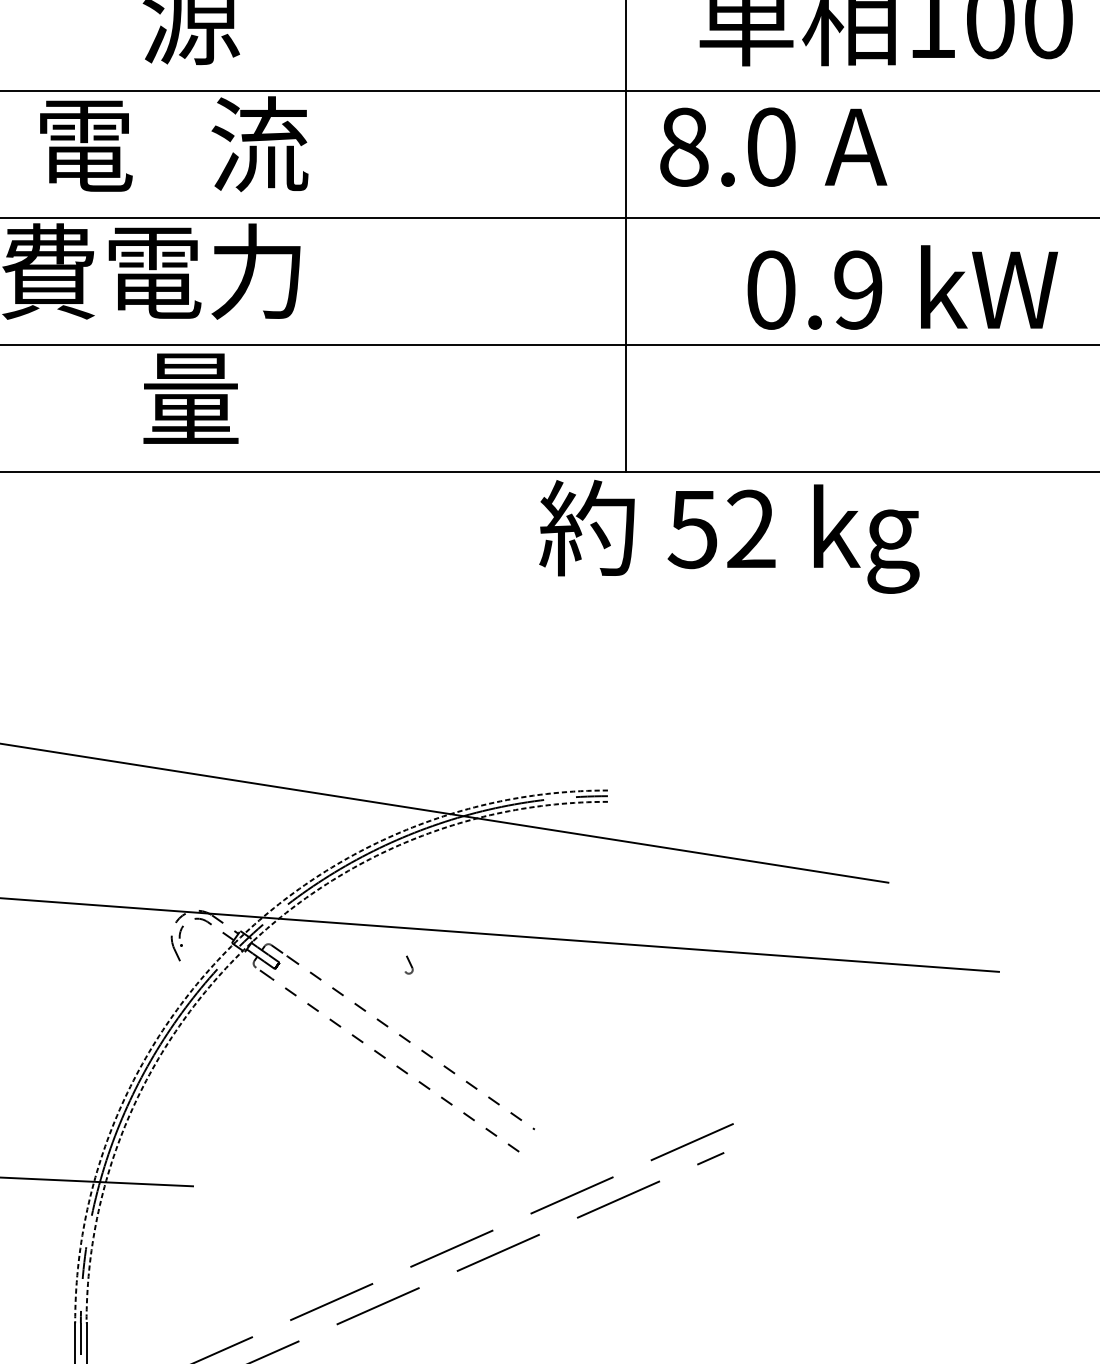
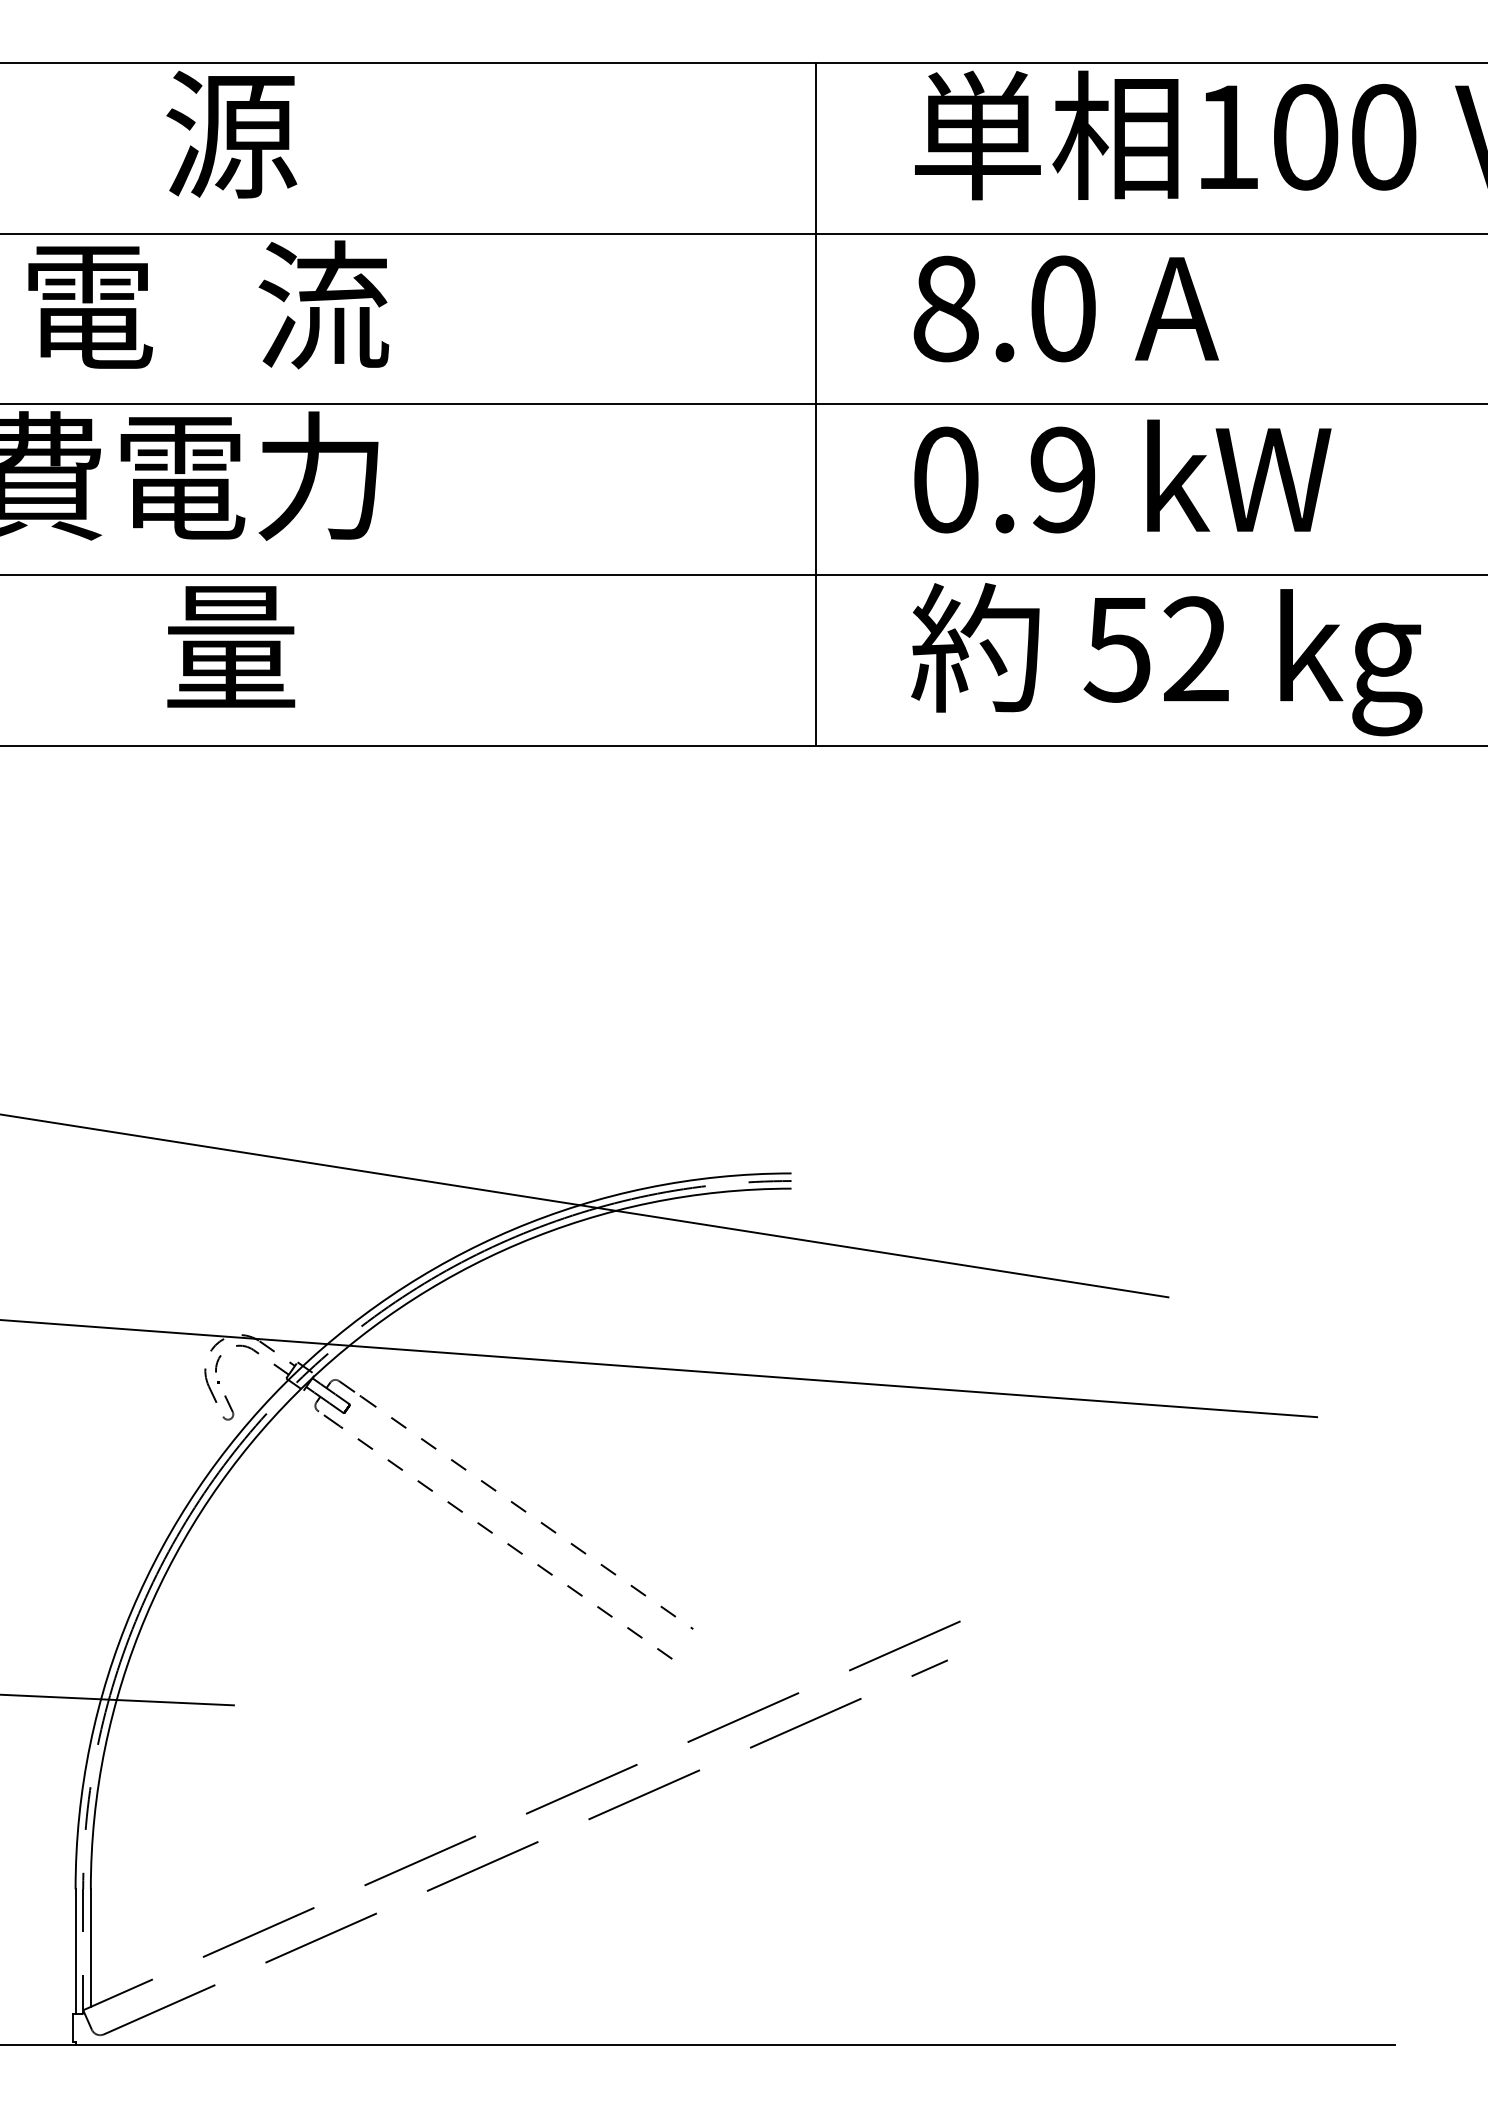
text: (773, 146) -> (1065, 308), moved
text: (902, 287) -> (1122, 476), moved
text: (729, 536) -> (1166, 659), moved
arc: (231, 946) -> (285, 1383), dashed -> solid
arc: (239, 954) -> (296, 1393), dashed -> solid
part: (409, 964) -> (228, 1407), moved

